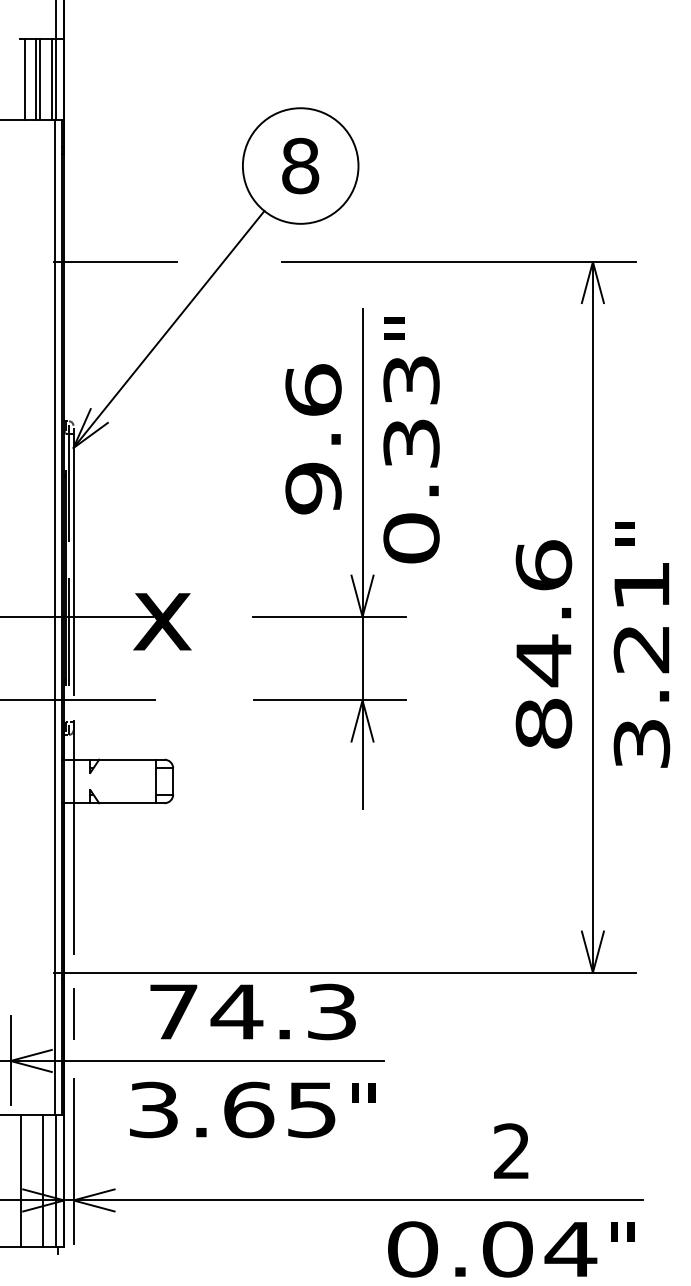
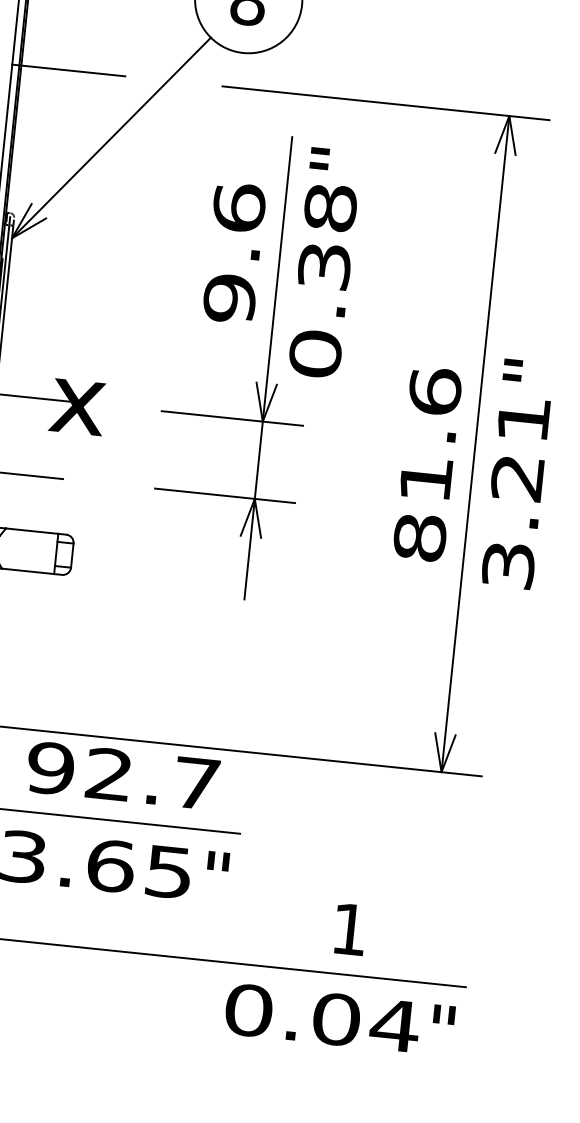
text: (411, 379) -> (330, 207), 0.33 -> 0.38
text: (543, 660) -> (425, 479), 84.6 -> 81.6
text: (251, 1011) -> (122, 775), 74.3 -> 92.7
text: (511, 1150) -> (349, 928), 2 -> 1

